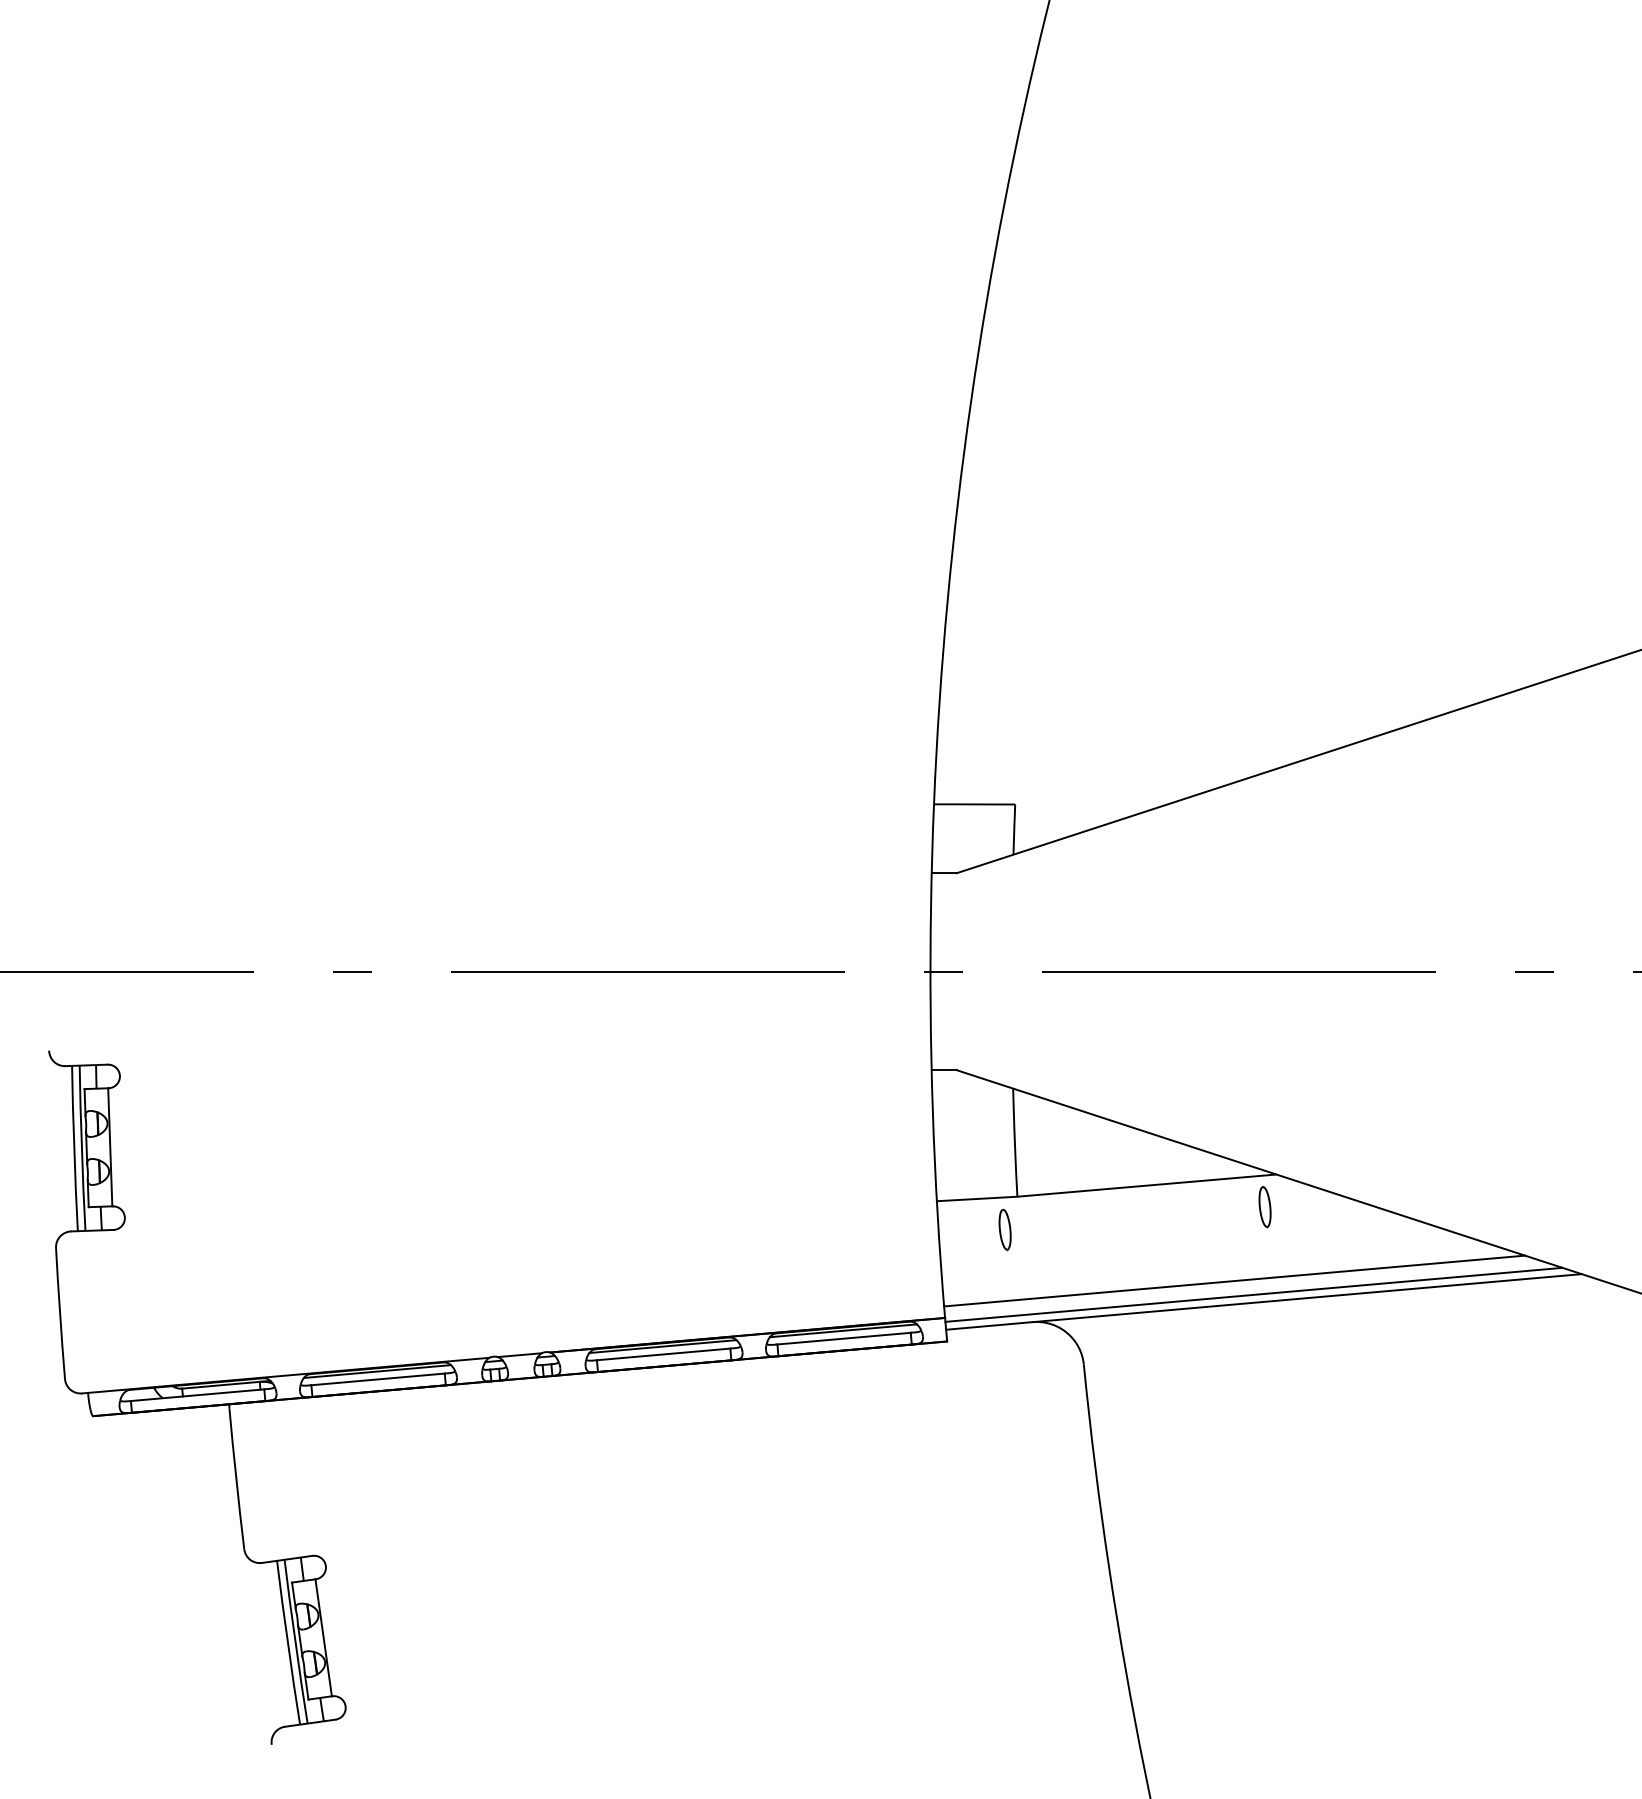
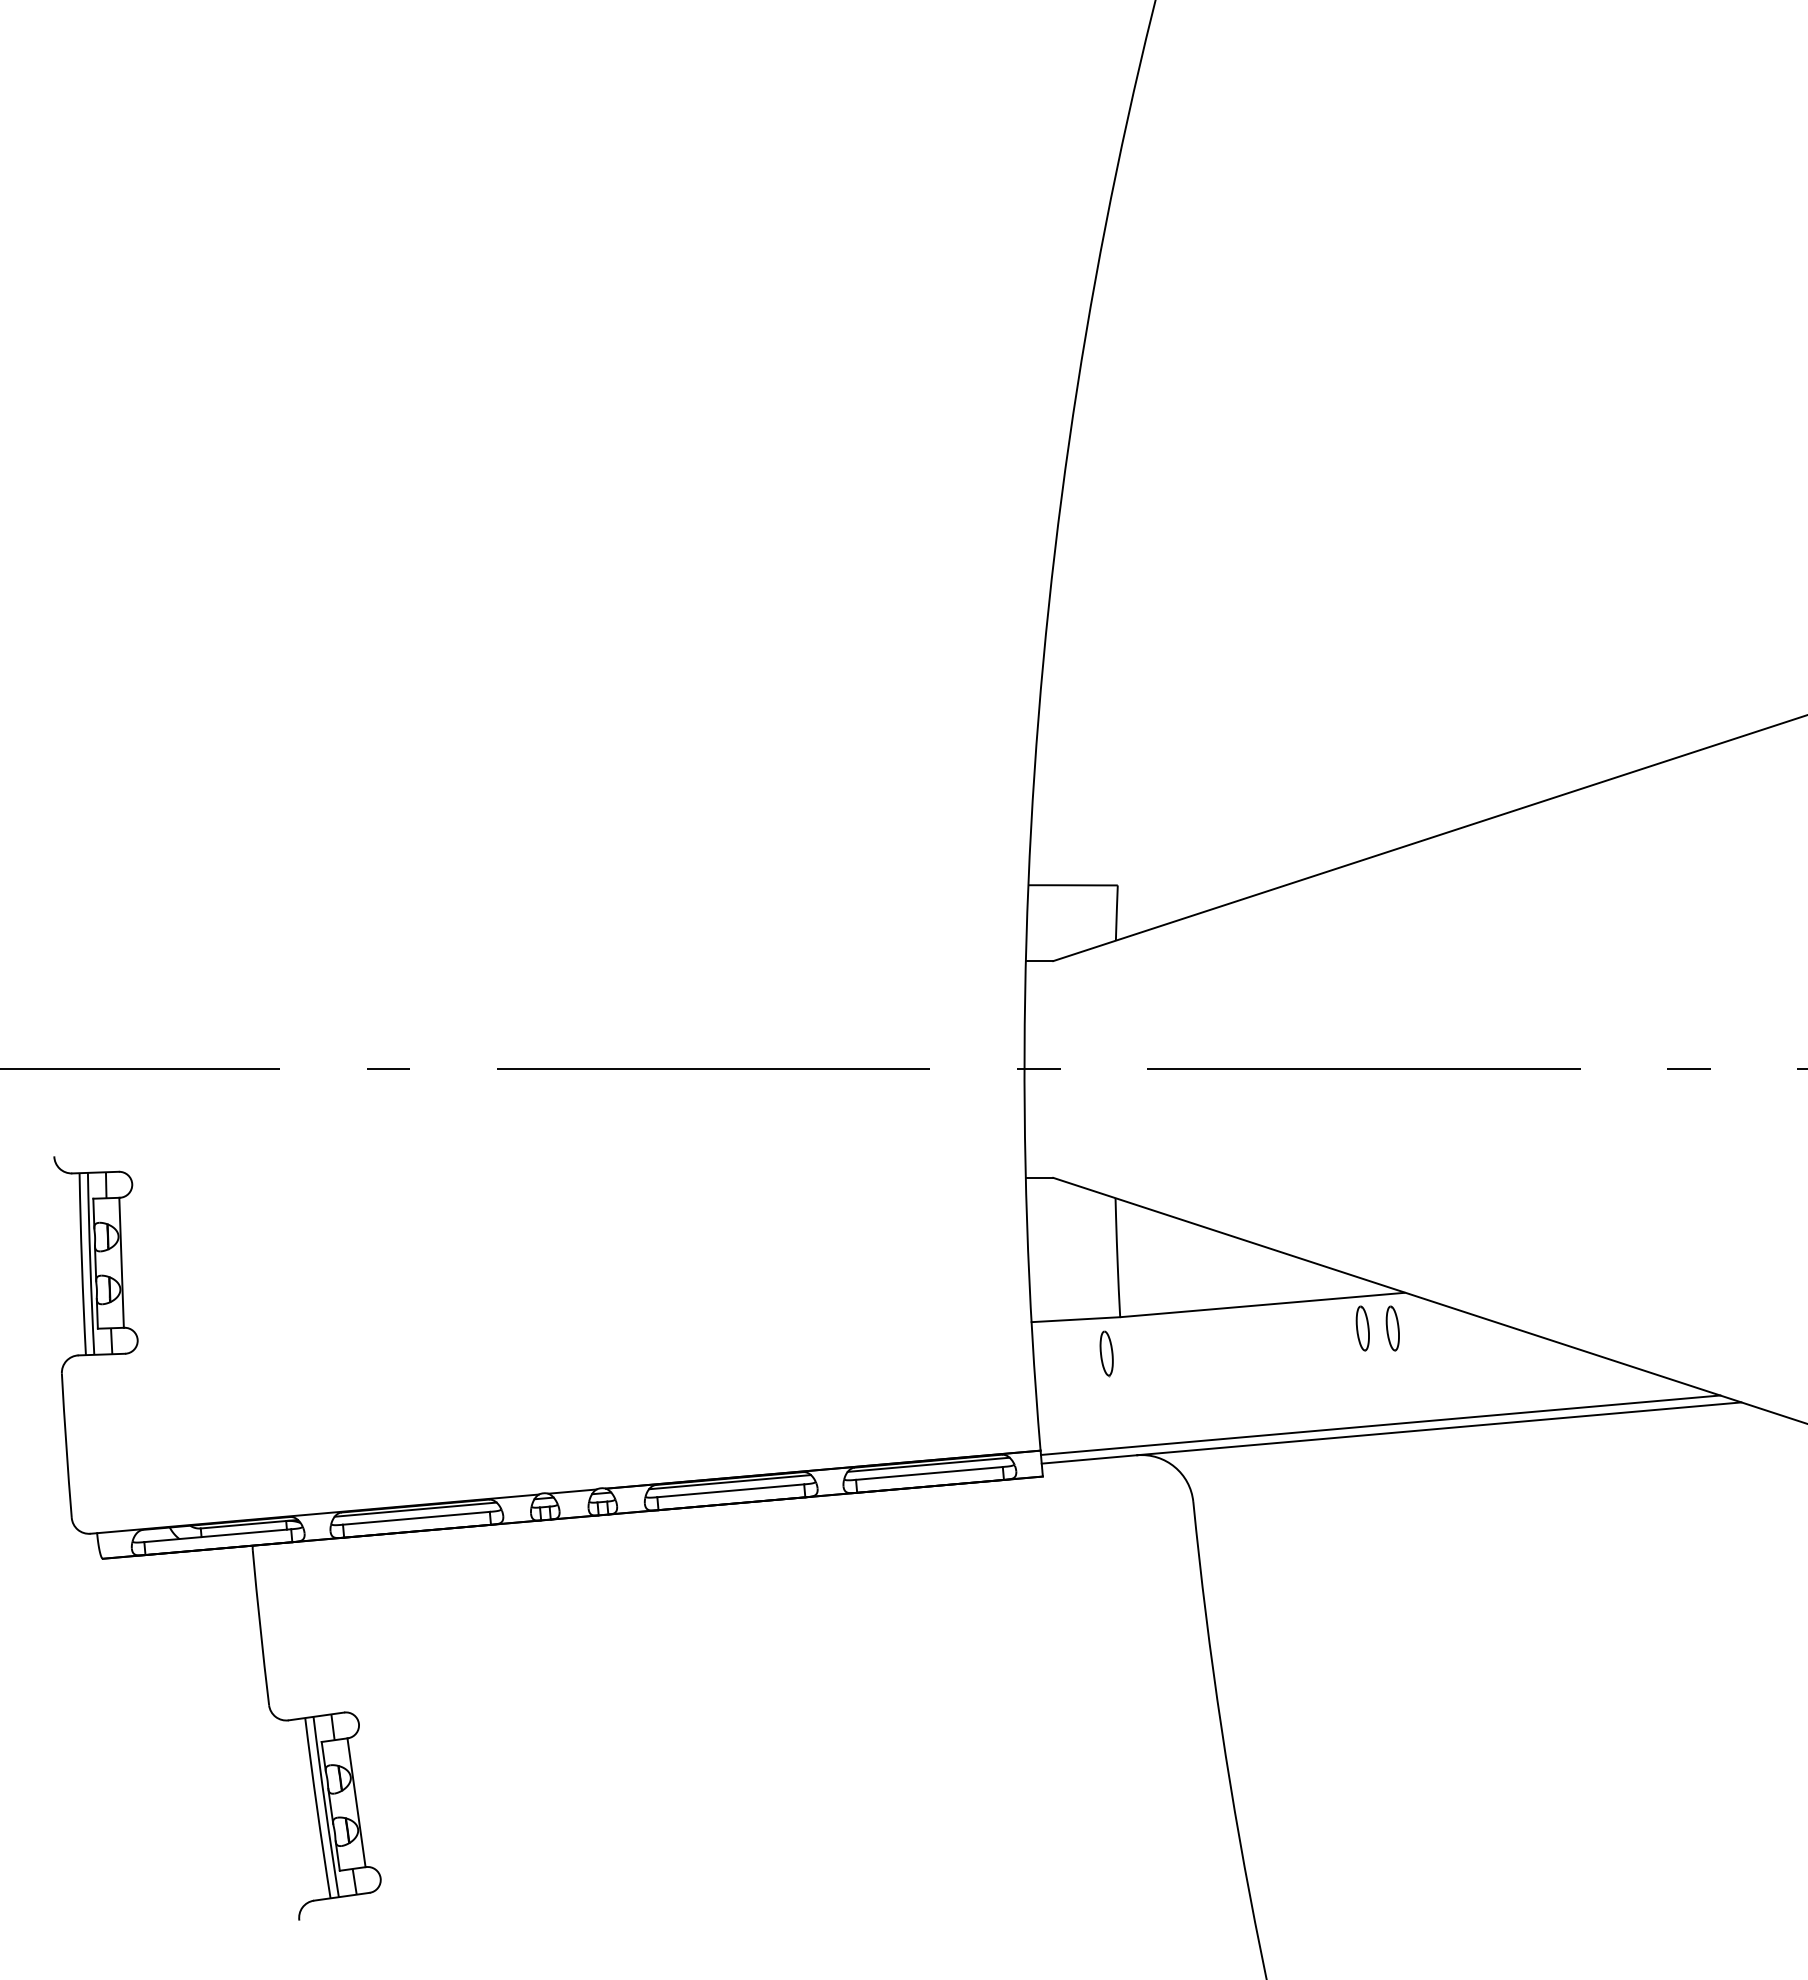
part: (1237, 1206) -> (1362, 1328), added
line: (1234, 1280) -> (1359, 1409), removed

